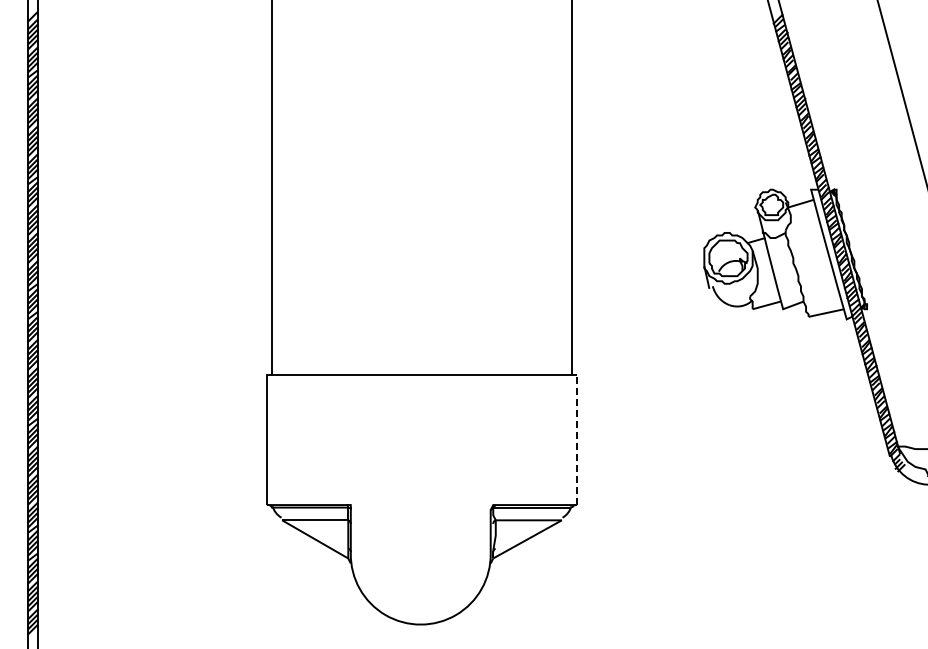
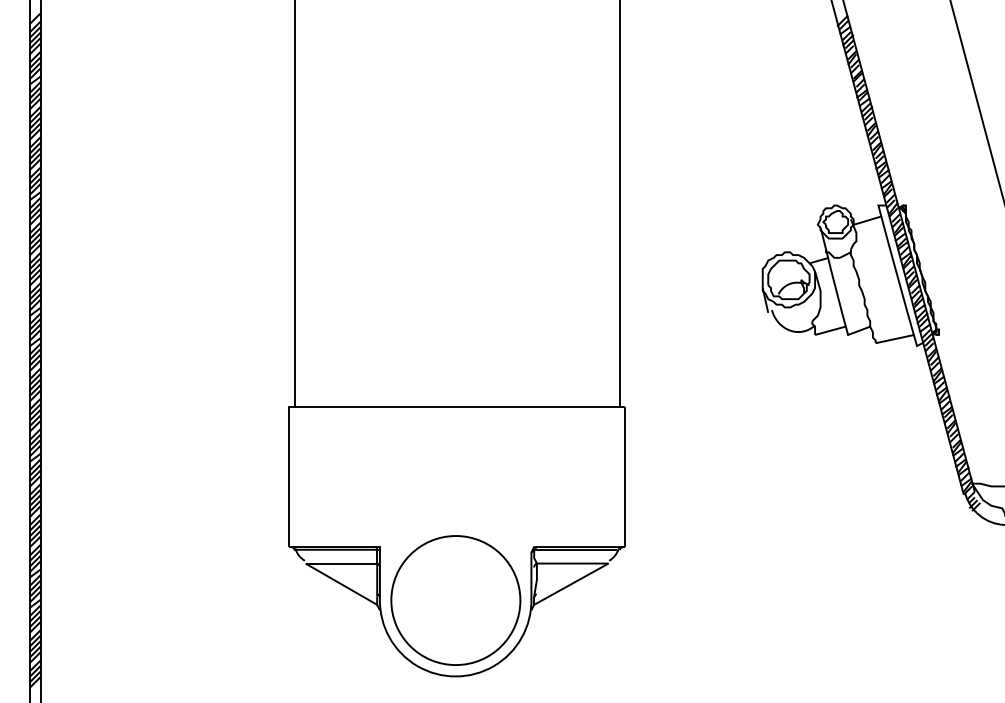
line: (577, 440) -> (625, 477), dashed -> solid
circle: (420, 554) -> (455, 600), added

